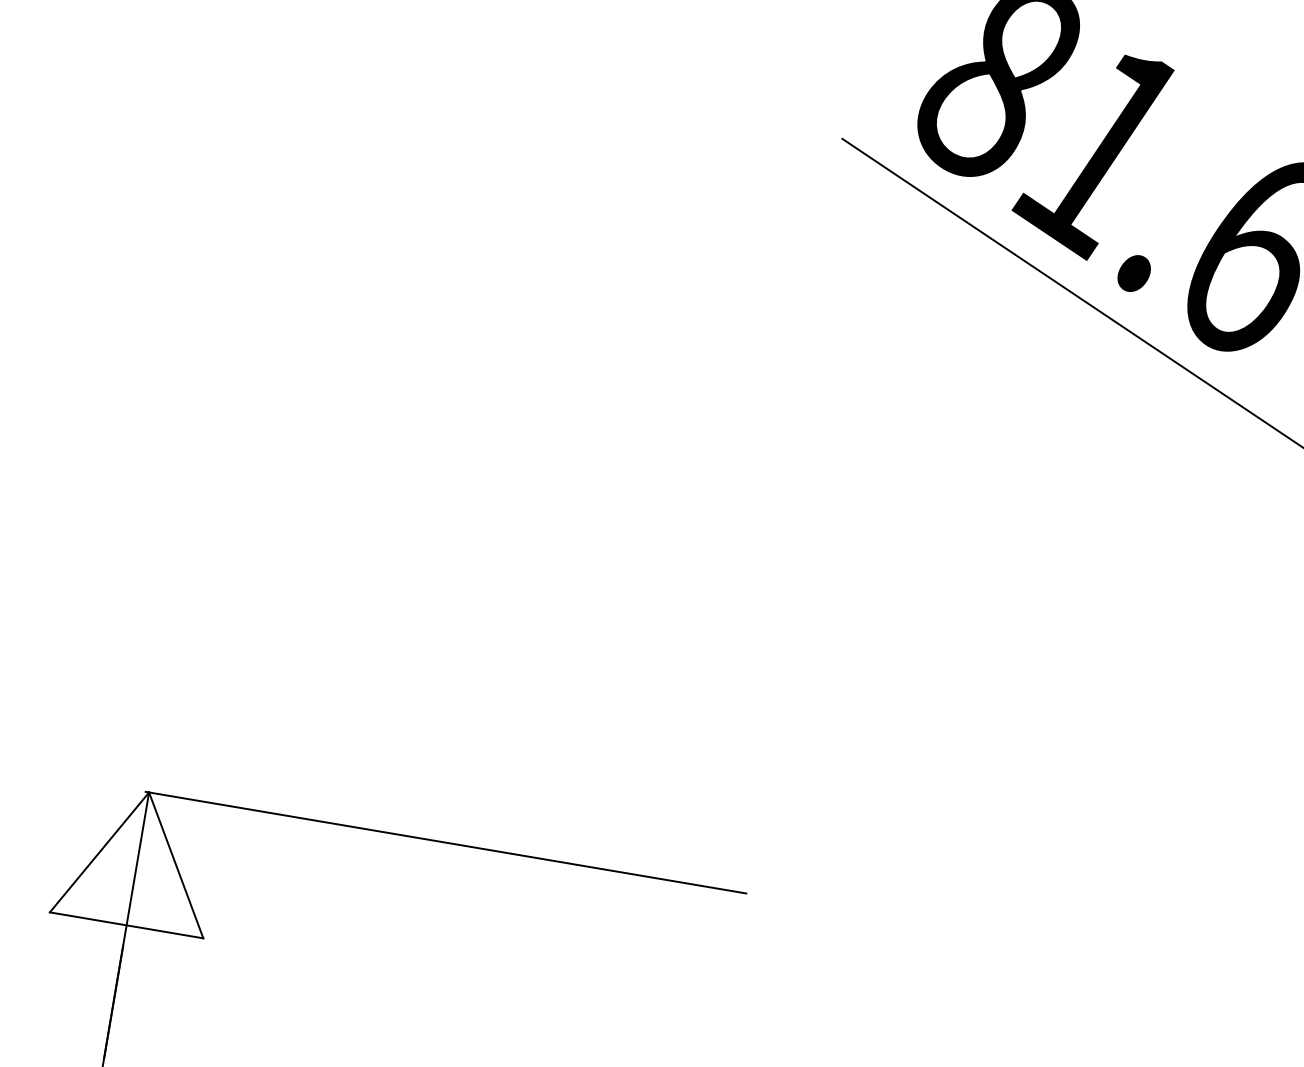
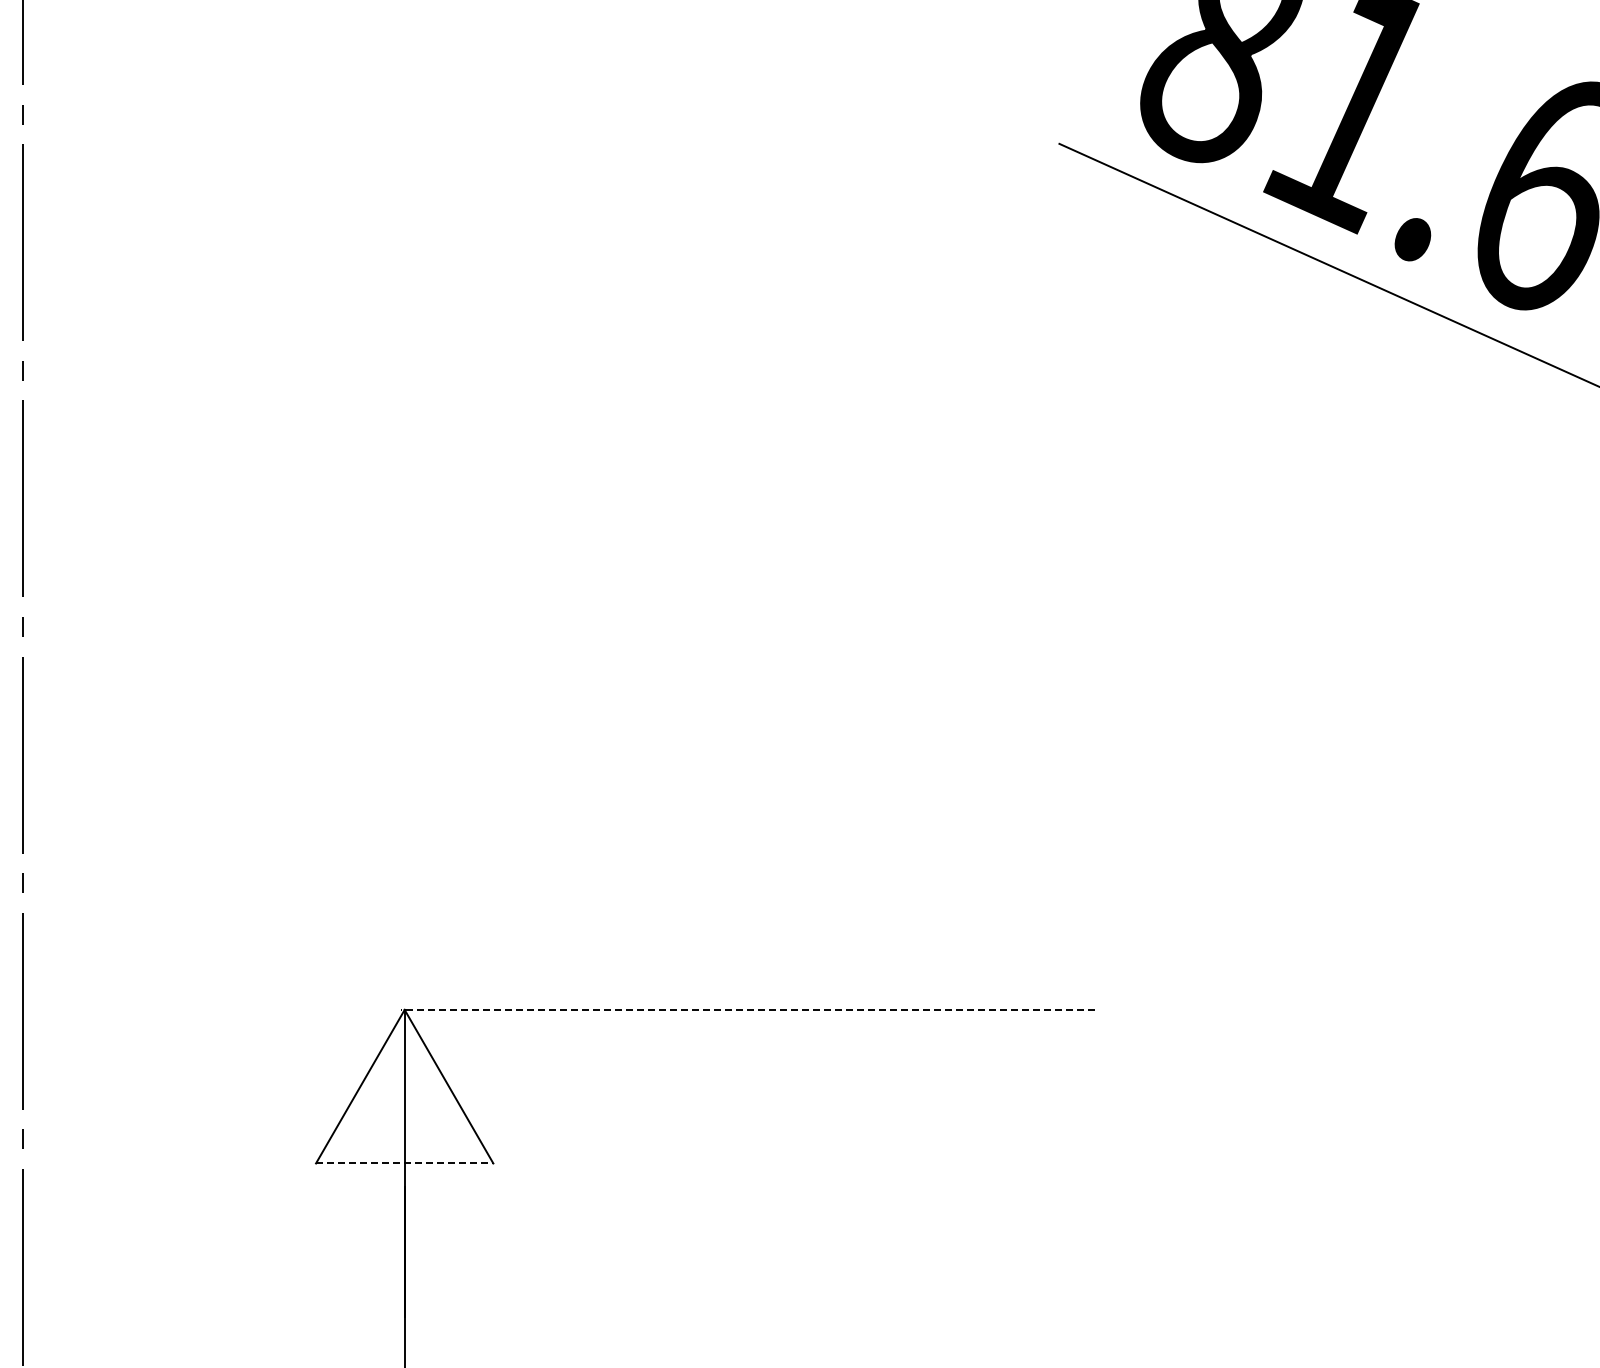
line: (445, 842) -> (747, 1009), solid -> dashed
line: (126, 925) -> (404, 1163), solid -> dashed

